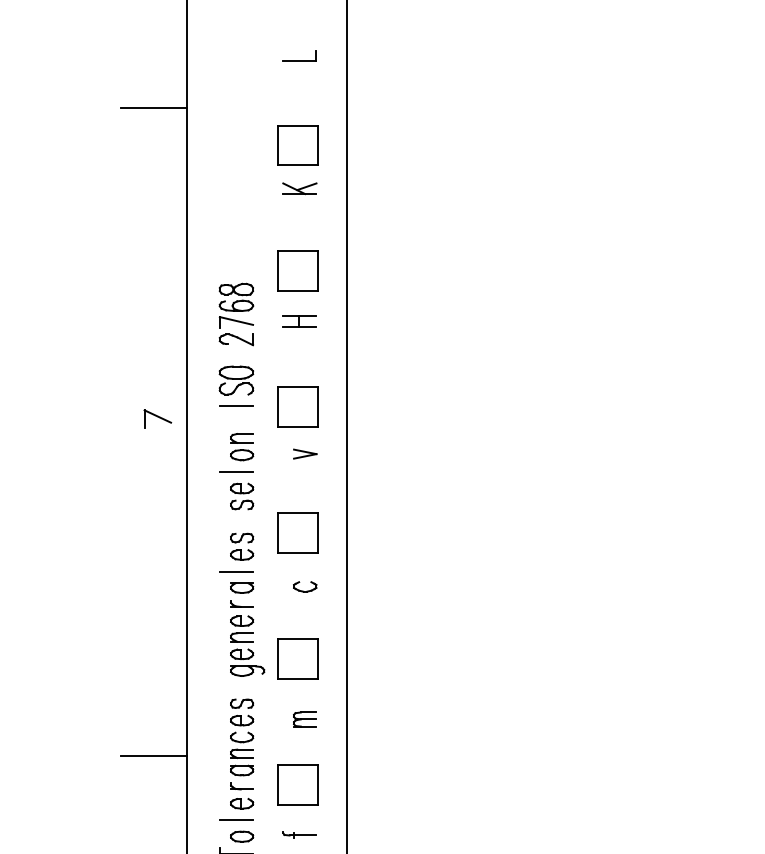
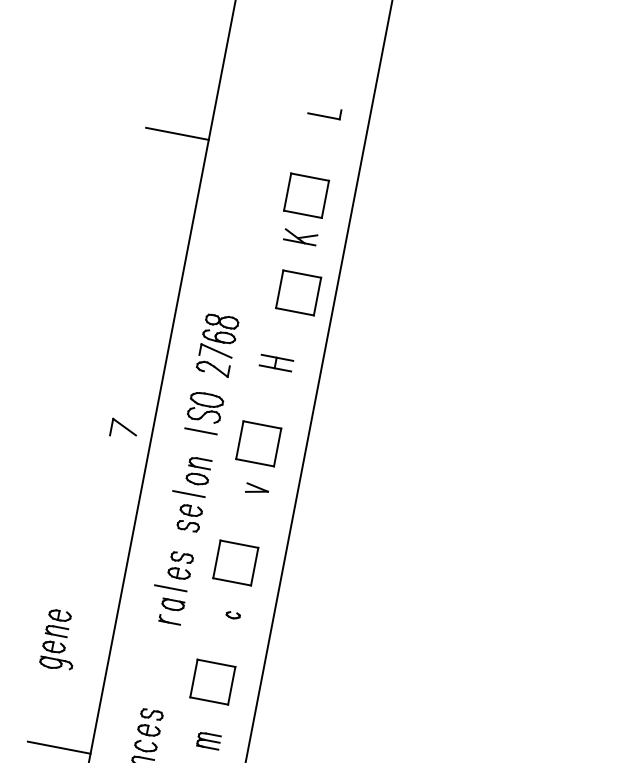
part: (297, 270) -> (298, 292), moved
part: (305, 586) -> (233, 615), size x0.6
part: (247, 645) -> (60, 639), moved

